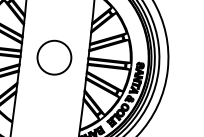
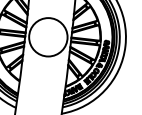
circle: (54, 58) -> (48, 37), size x1.67

